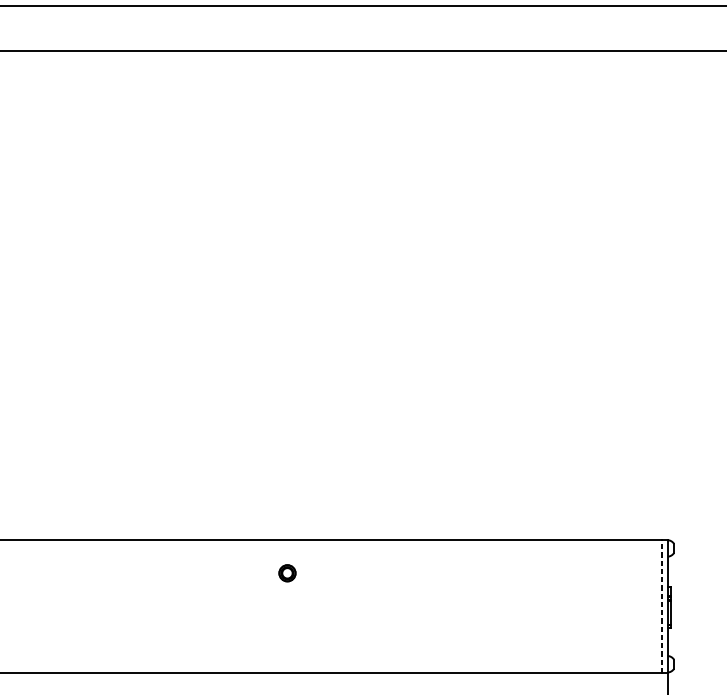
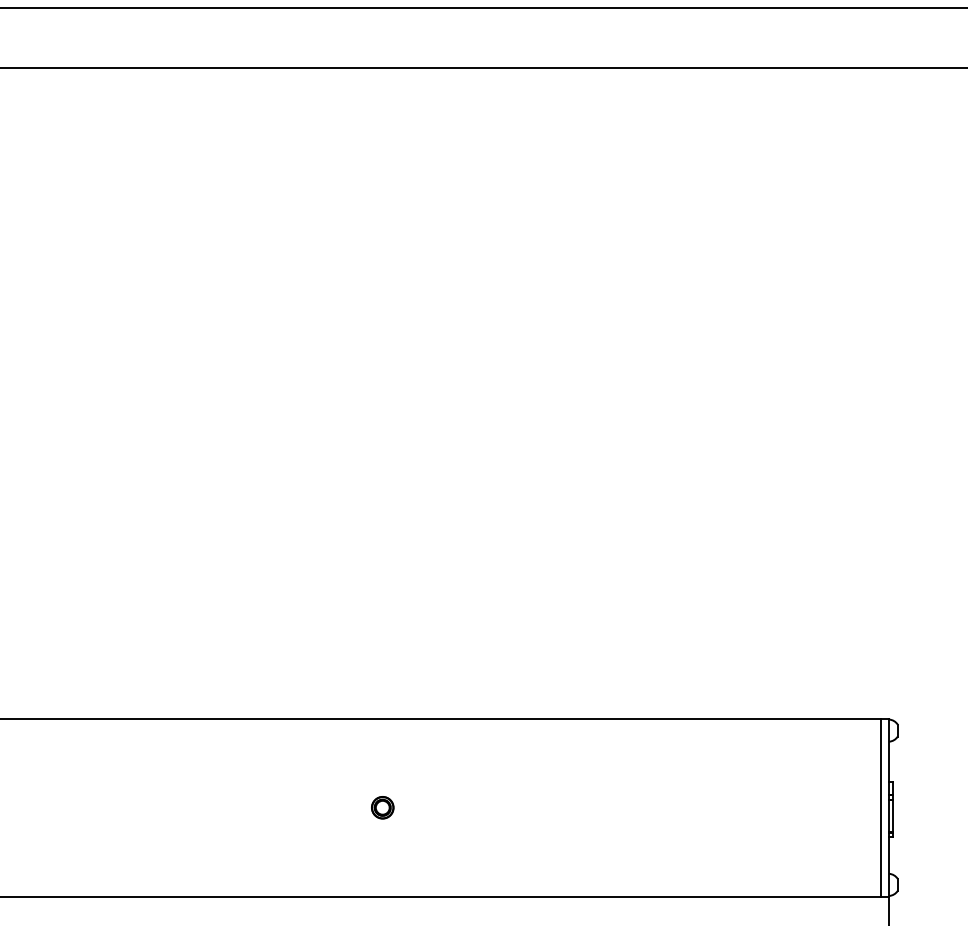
part: (287, 573) -> (382, 807), moved
line: (661, 606) -> (881, 807), dashed -> solid

